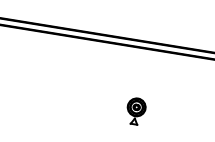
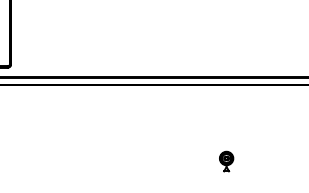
part: (136, 111) -> (226, 161), size x0.62

